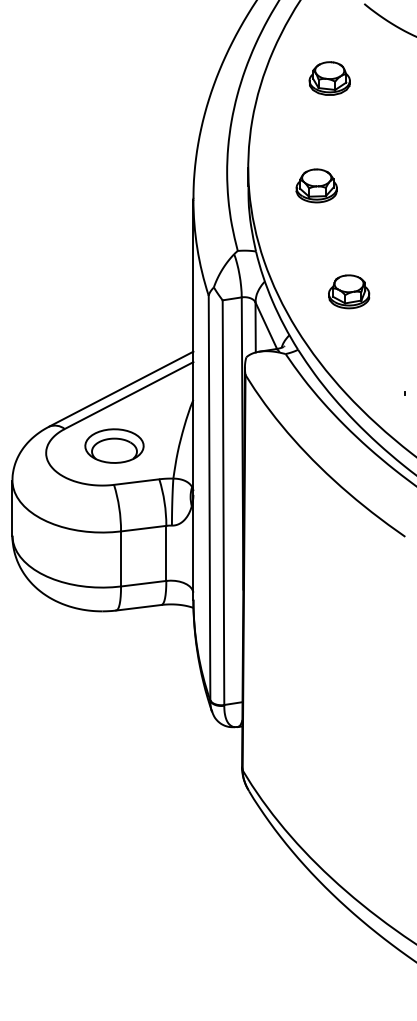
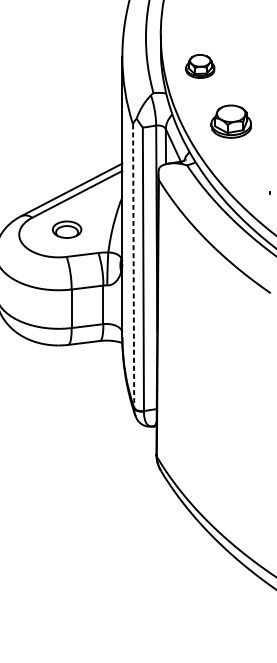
part: (316, 185) -> (200, 66), moved
part: (349, 291) -> (231, 121), size x1.4
part: (114, 445) -> (67, 229), size x0.7
line: (209, 498) -> (133, 266), solid -> dashed

